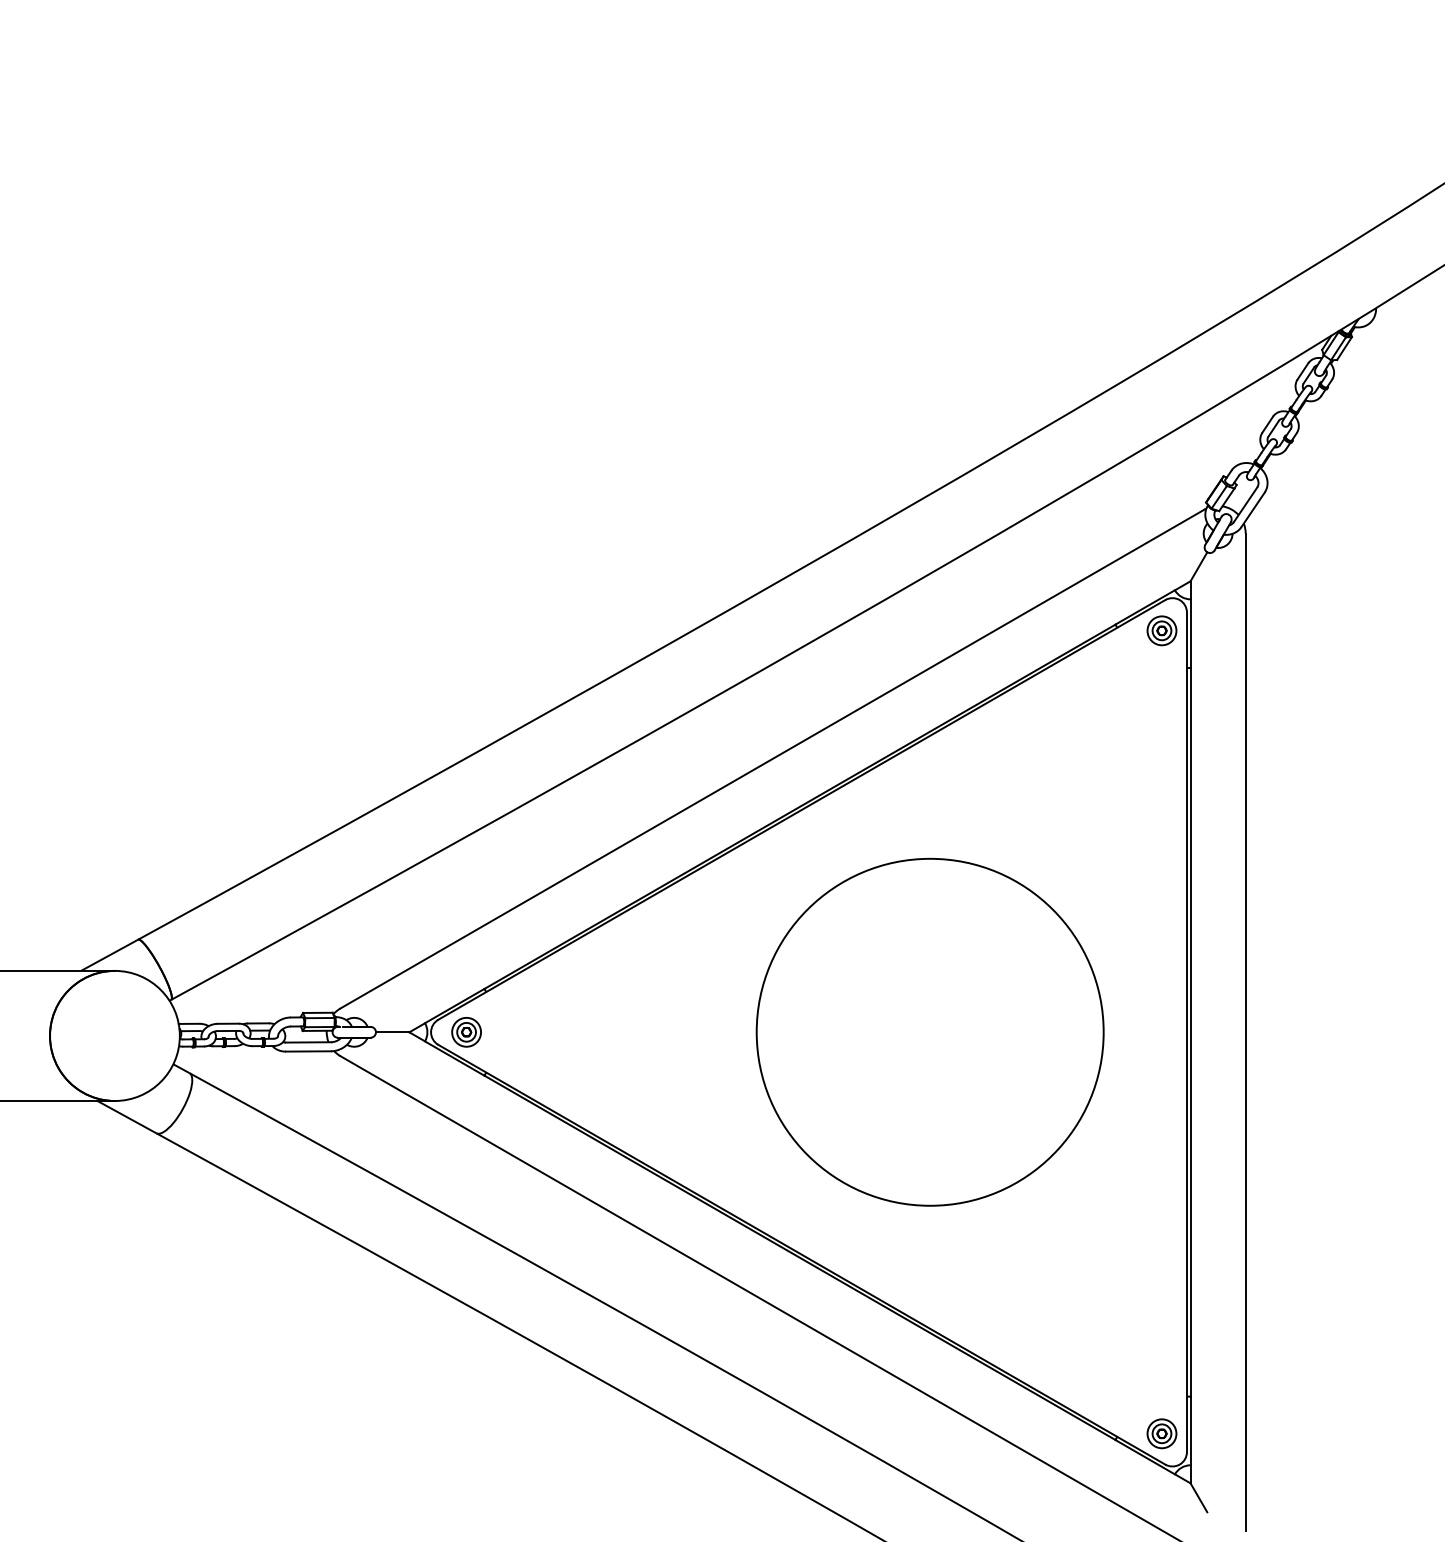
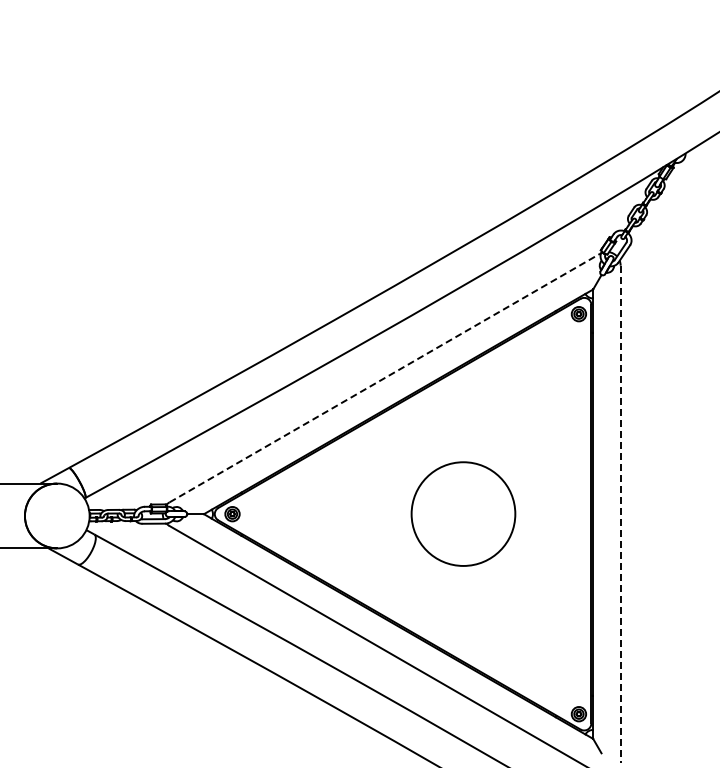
line: (773, 757) -> (385, 377), solid -> dashed
circle: (930, 1030) -> (463, 513), size x0.6
line: (1245, 1032) -> (620, 514), solid -> dashed

